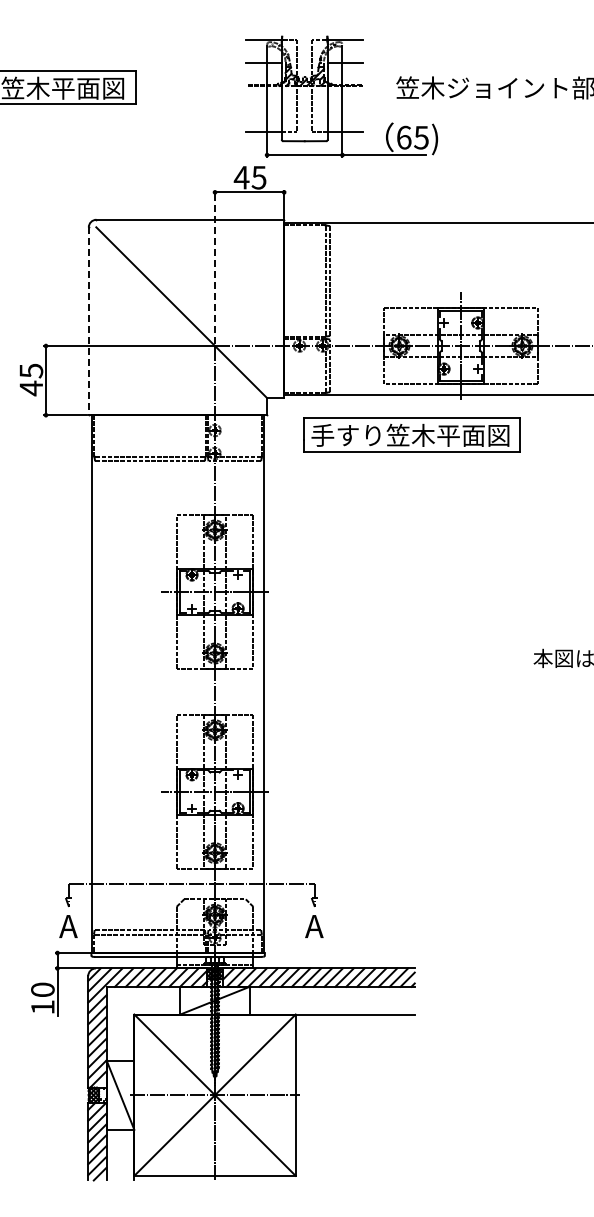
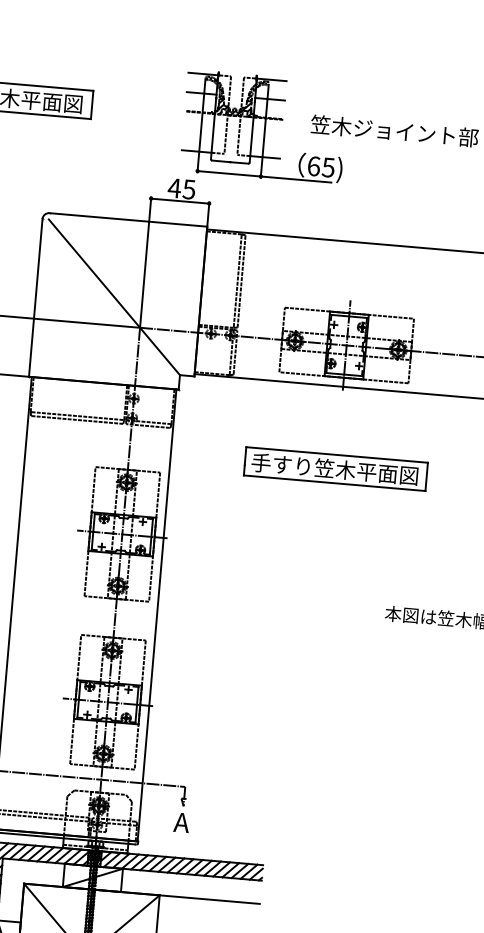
line: (215, 267) -> (146, 261), dashed -> solid
line: (88, 321) -> (35, 298), dashed -> solid
part: (411, 434) -> (335, 468), moved

